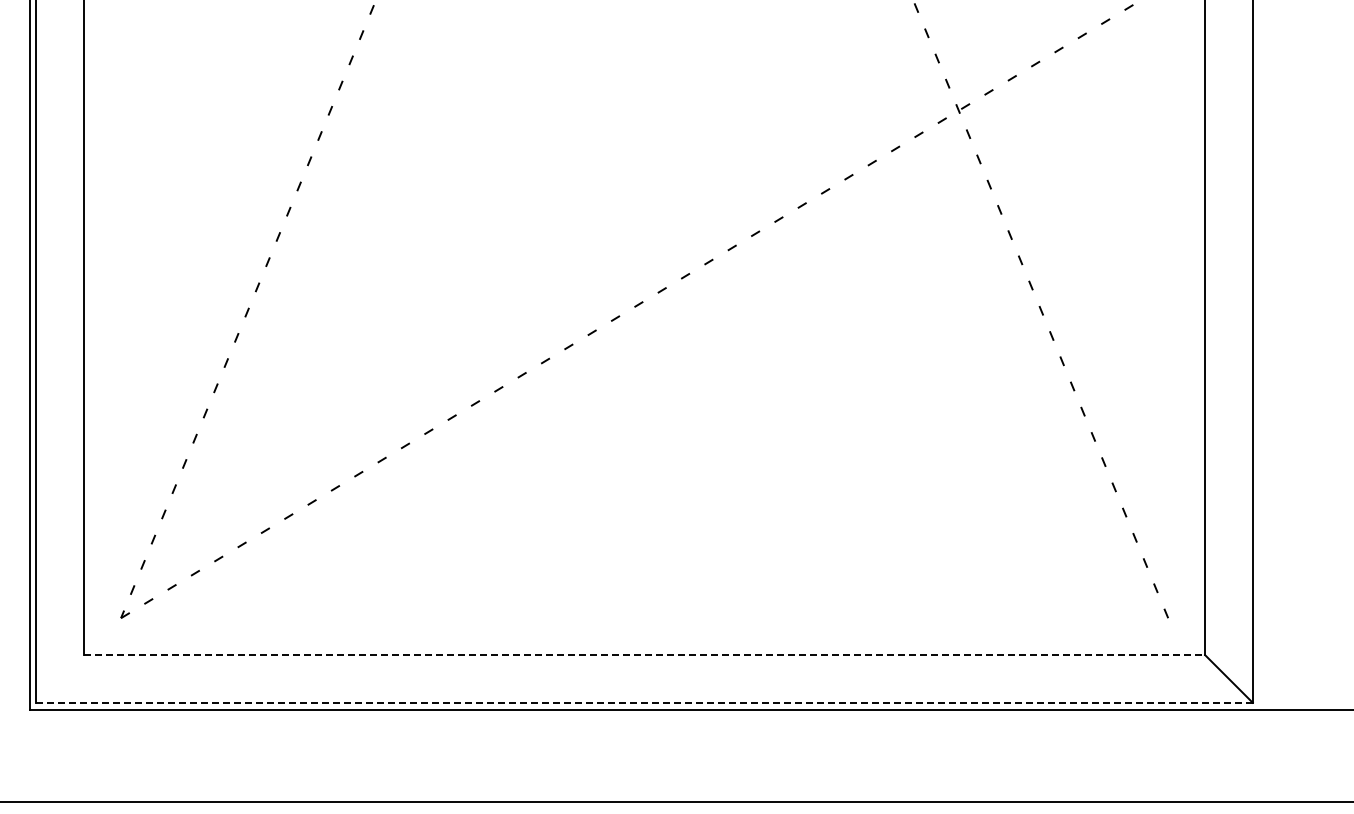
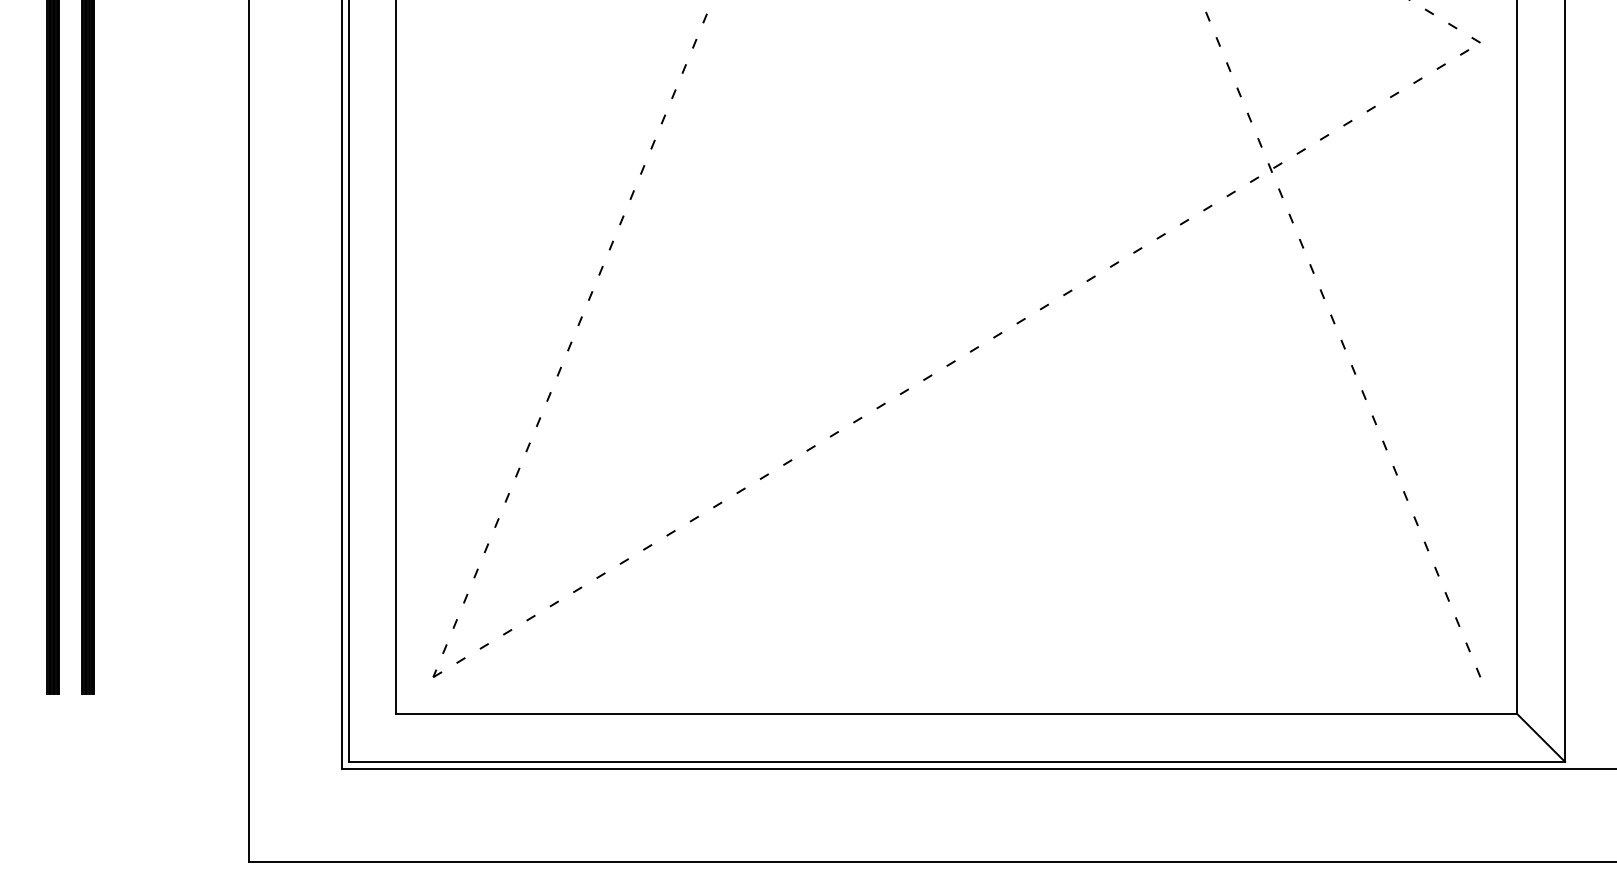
line: (645, 655) -> (957, 714), dashed -> solid
line: (645, 702) -> (957, 761), dashed -> solid

